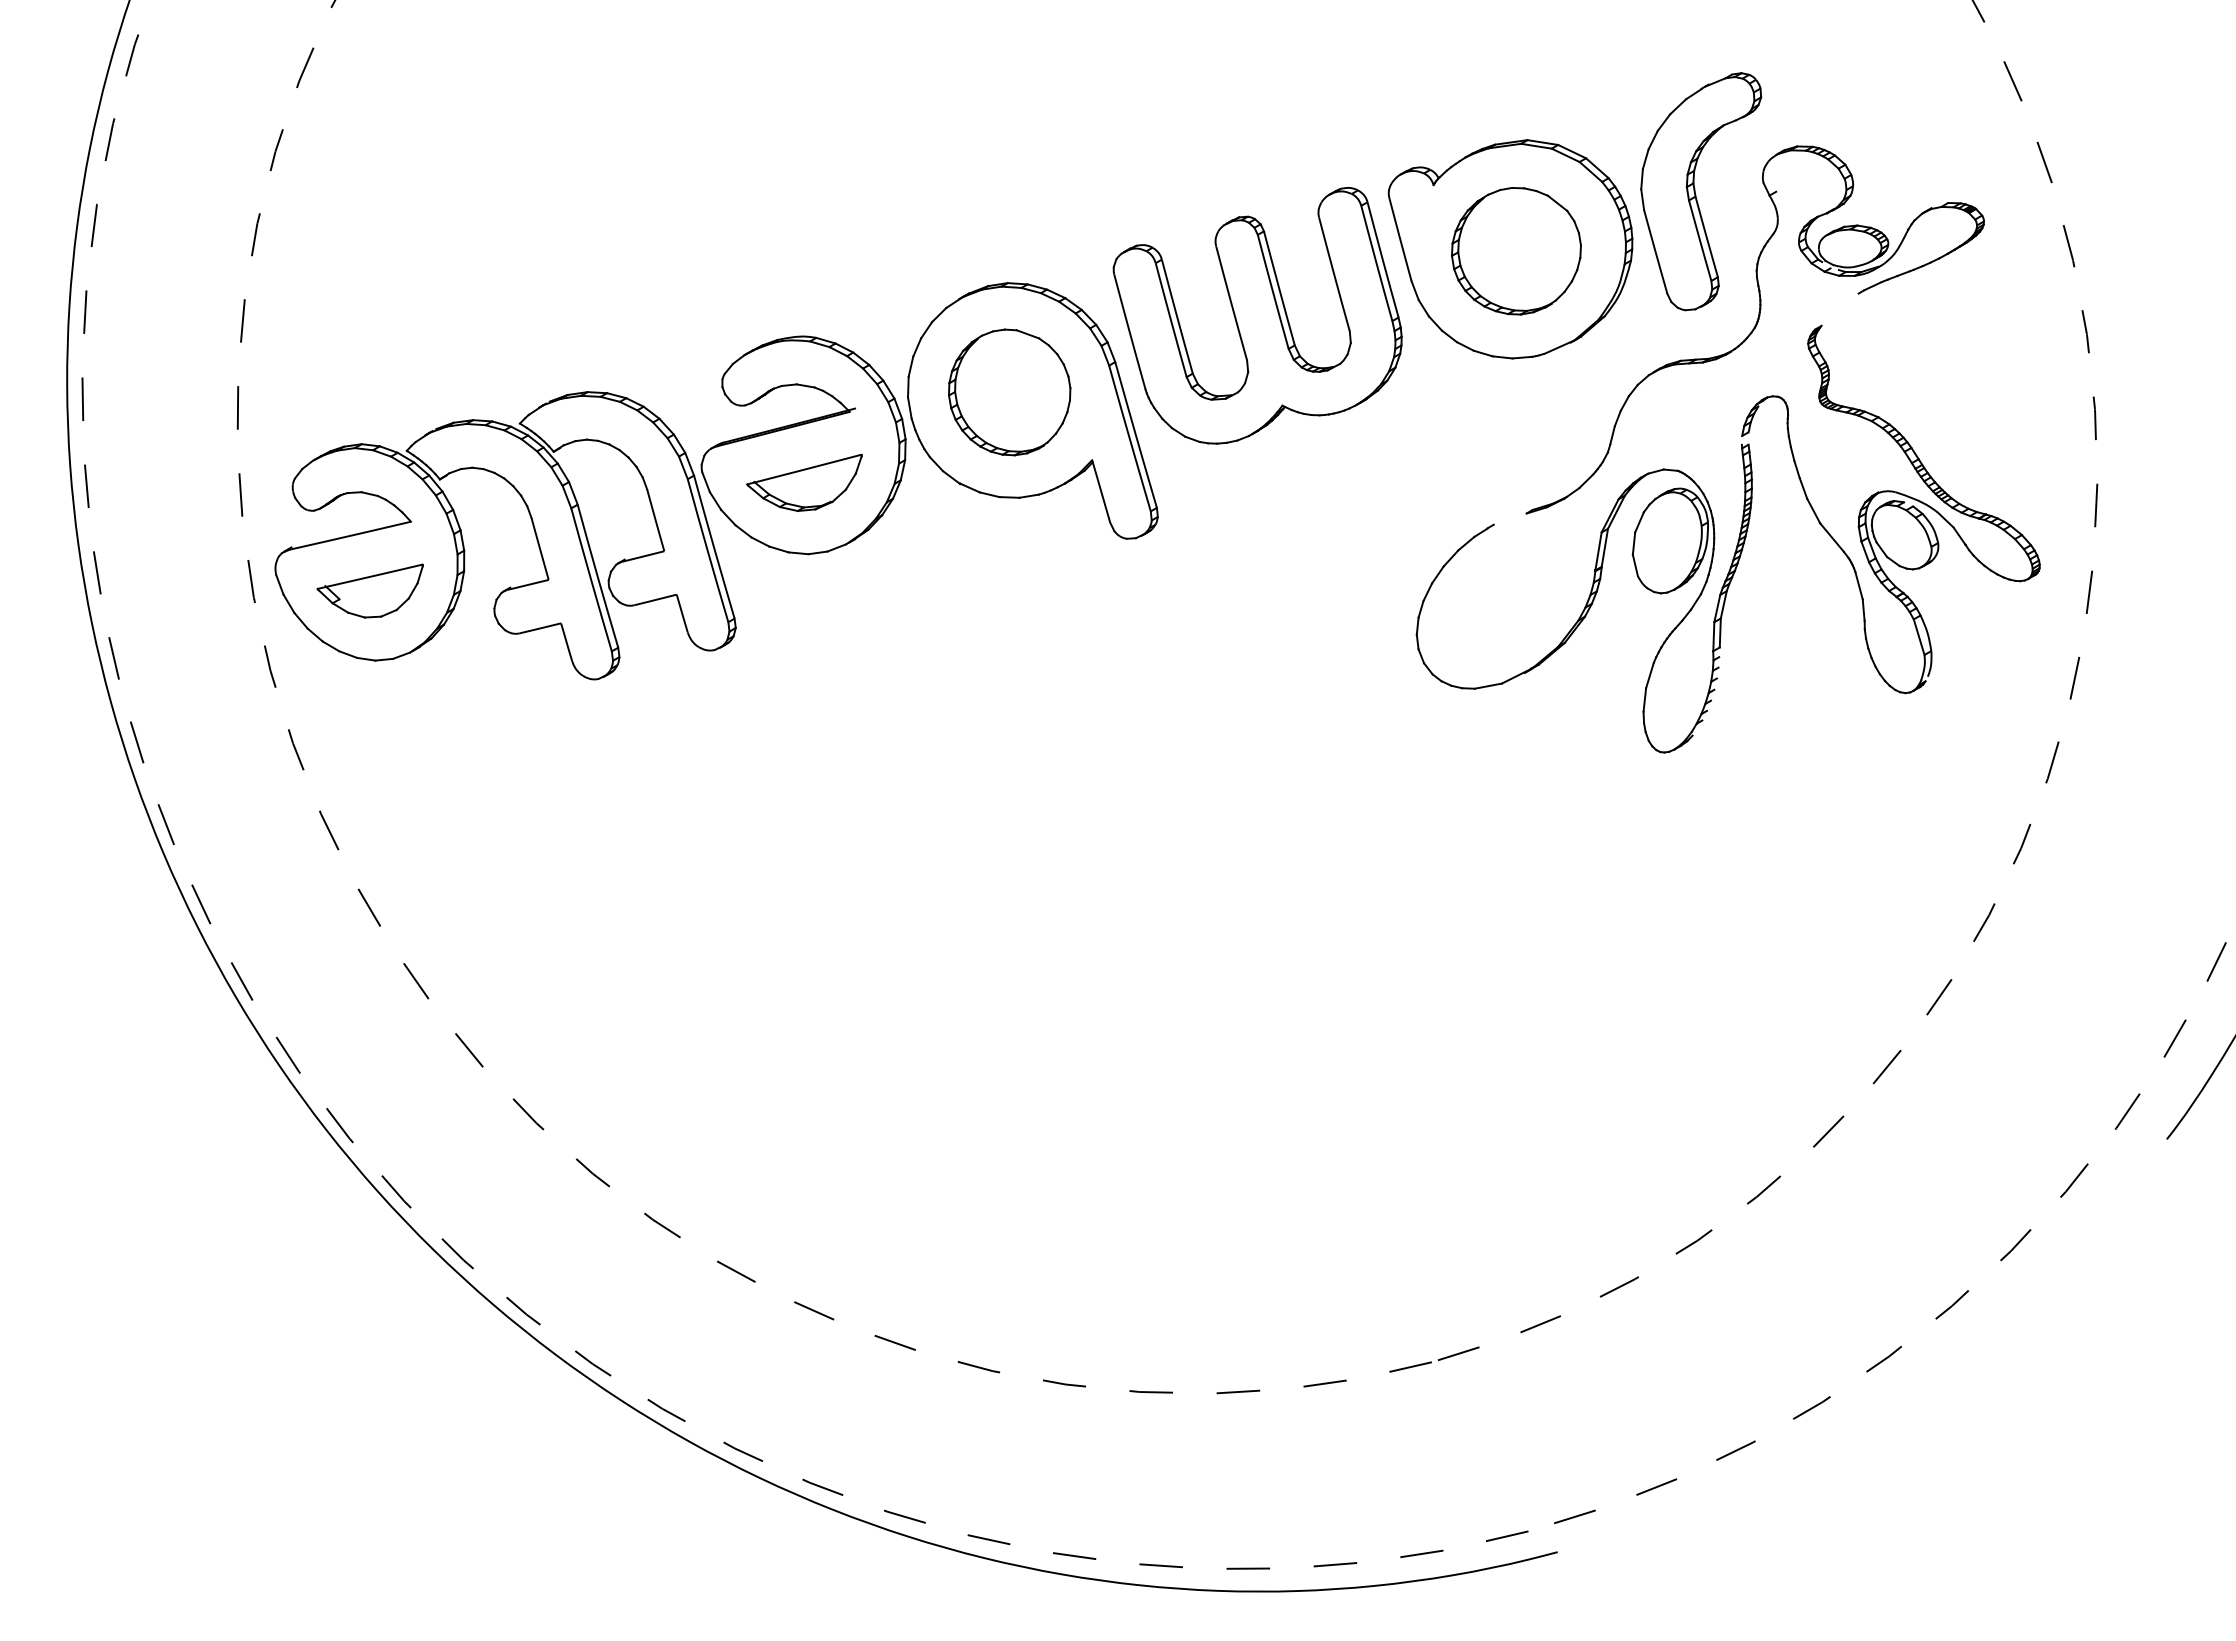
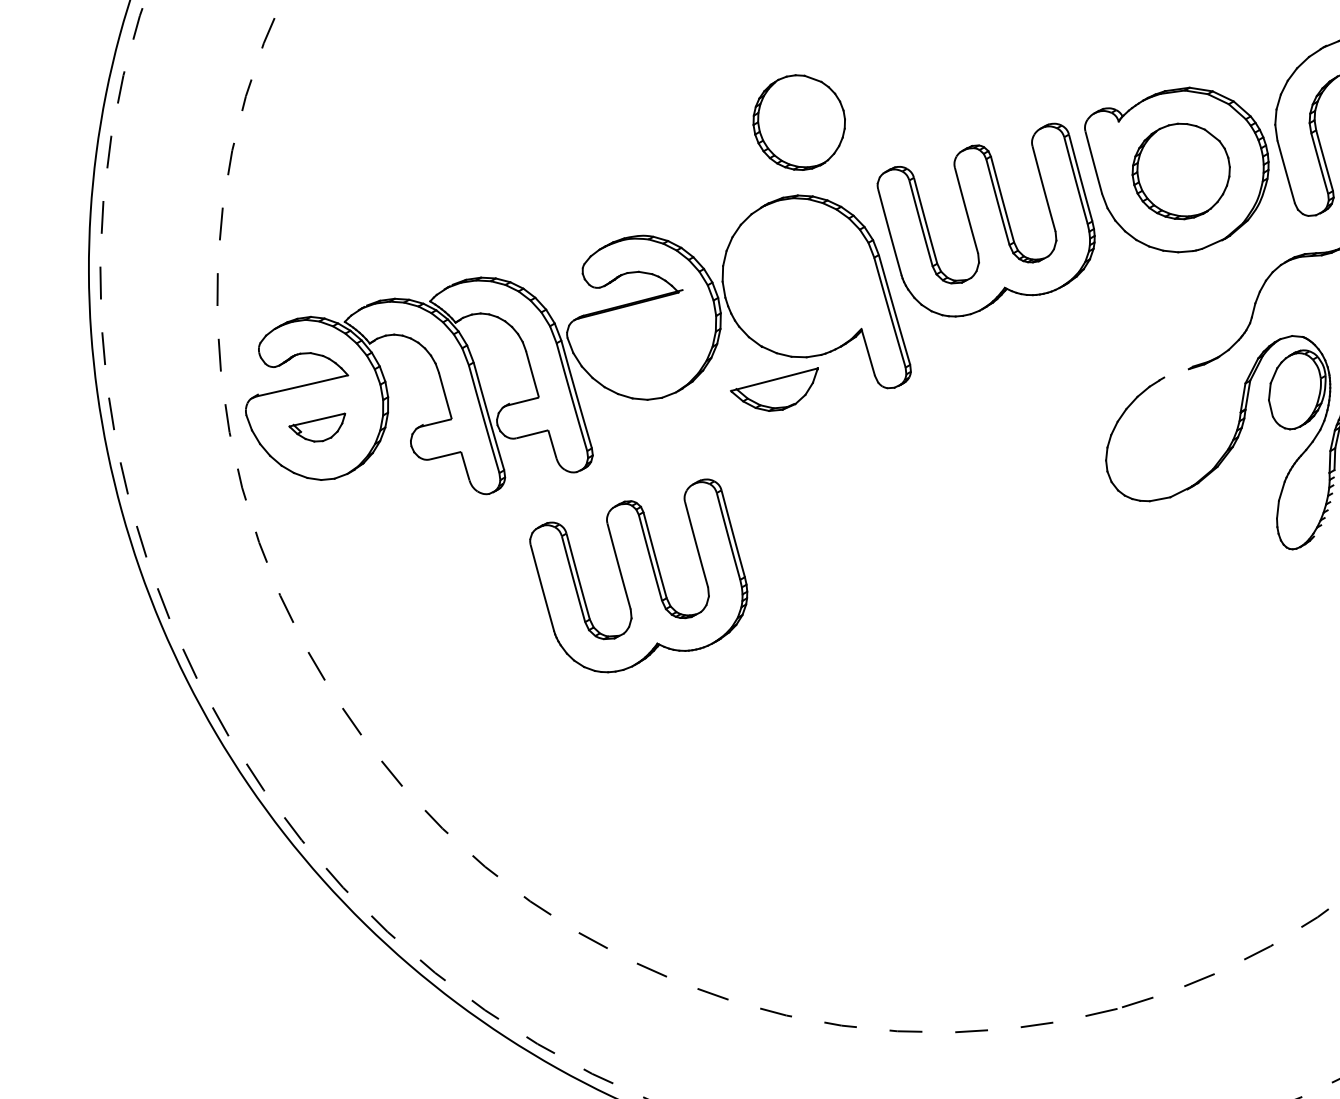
part: (1009, 392) -> (799, 122), moved
part: (804, 482) -> (774, 389), moved
part: (369, 590) -> (316, 427), size x0.7
part: (796, 787) -> (638, 575), added

